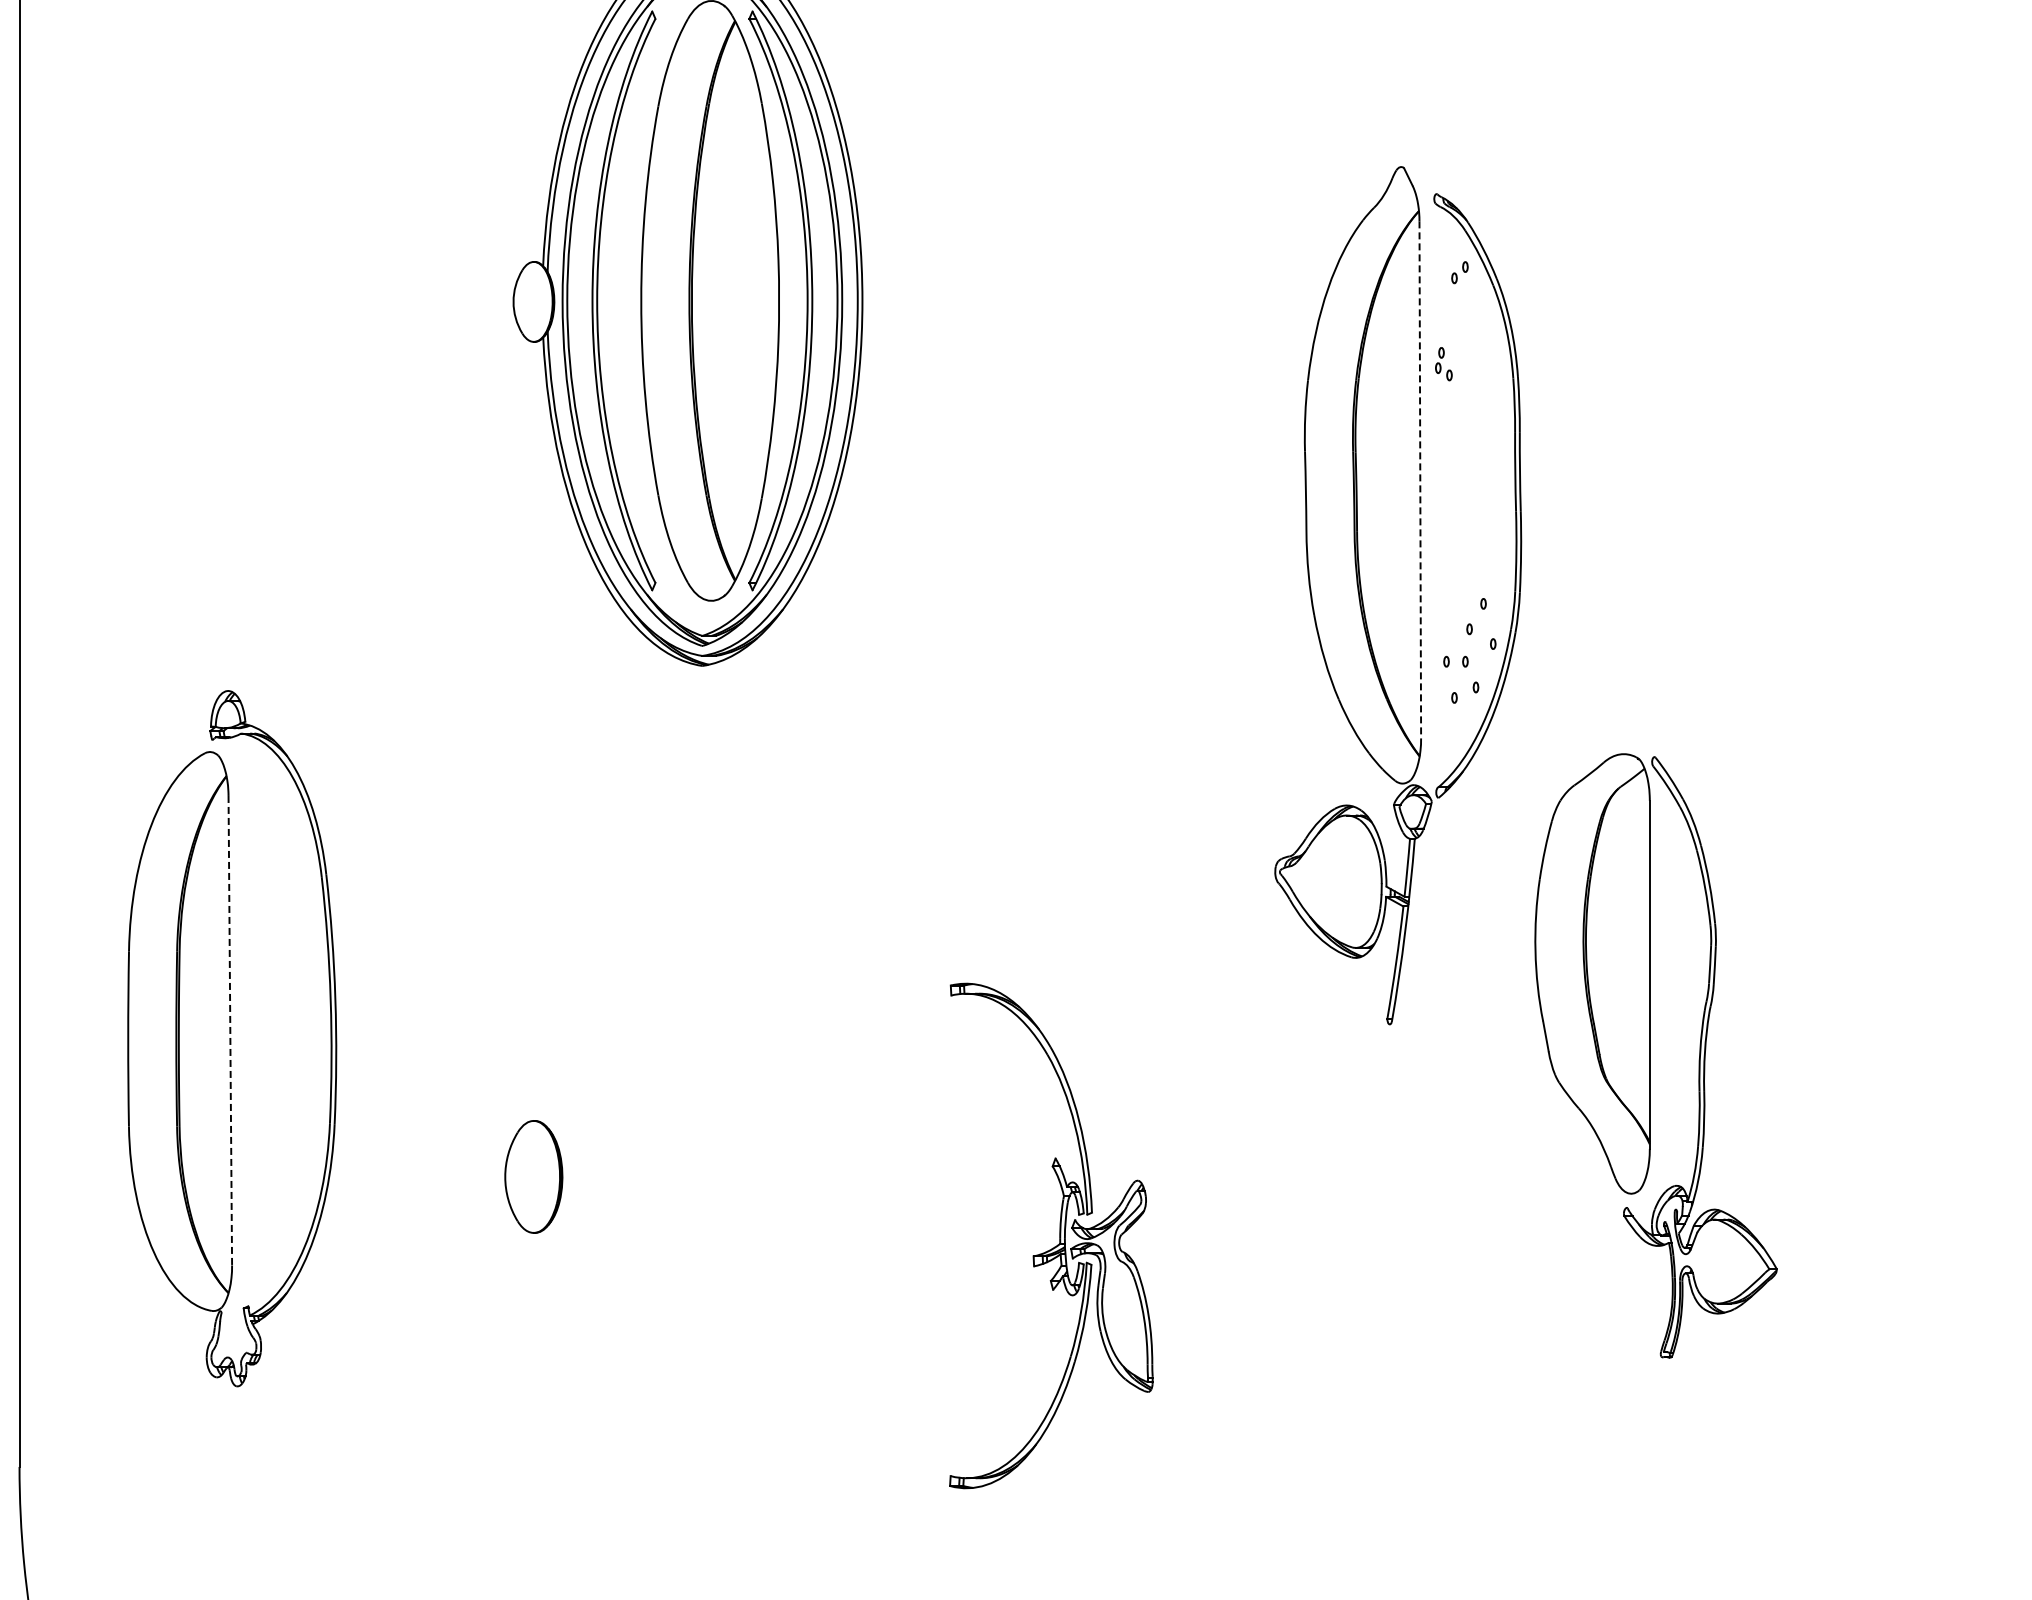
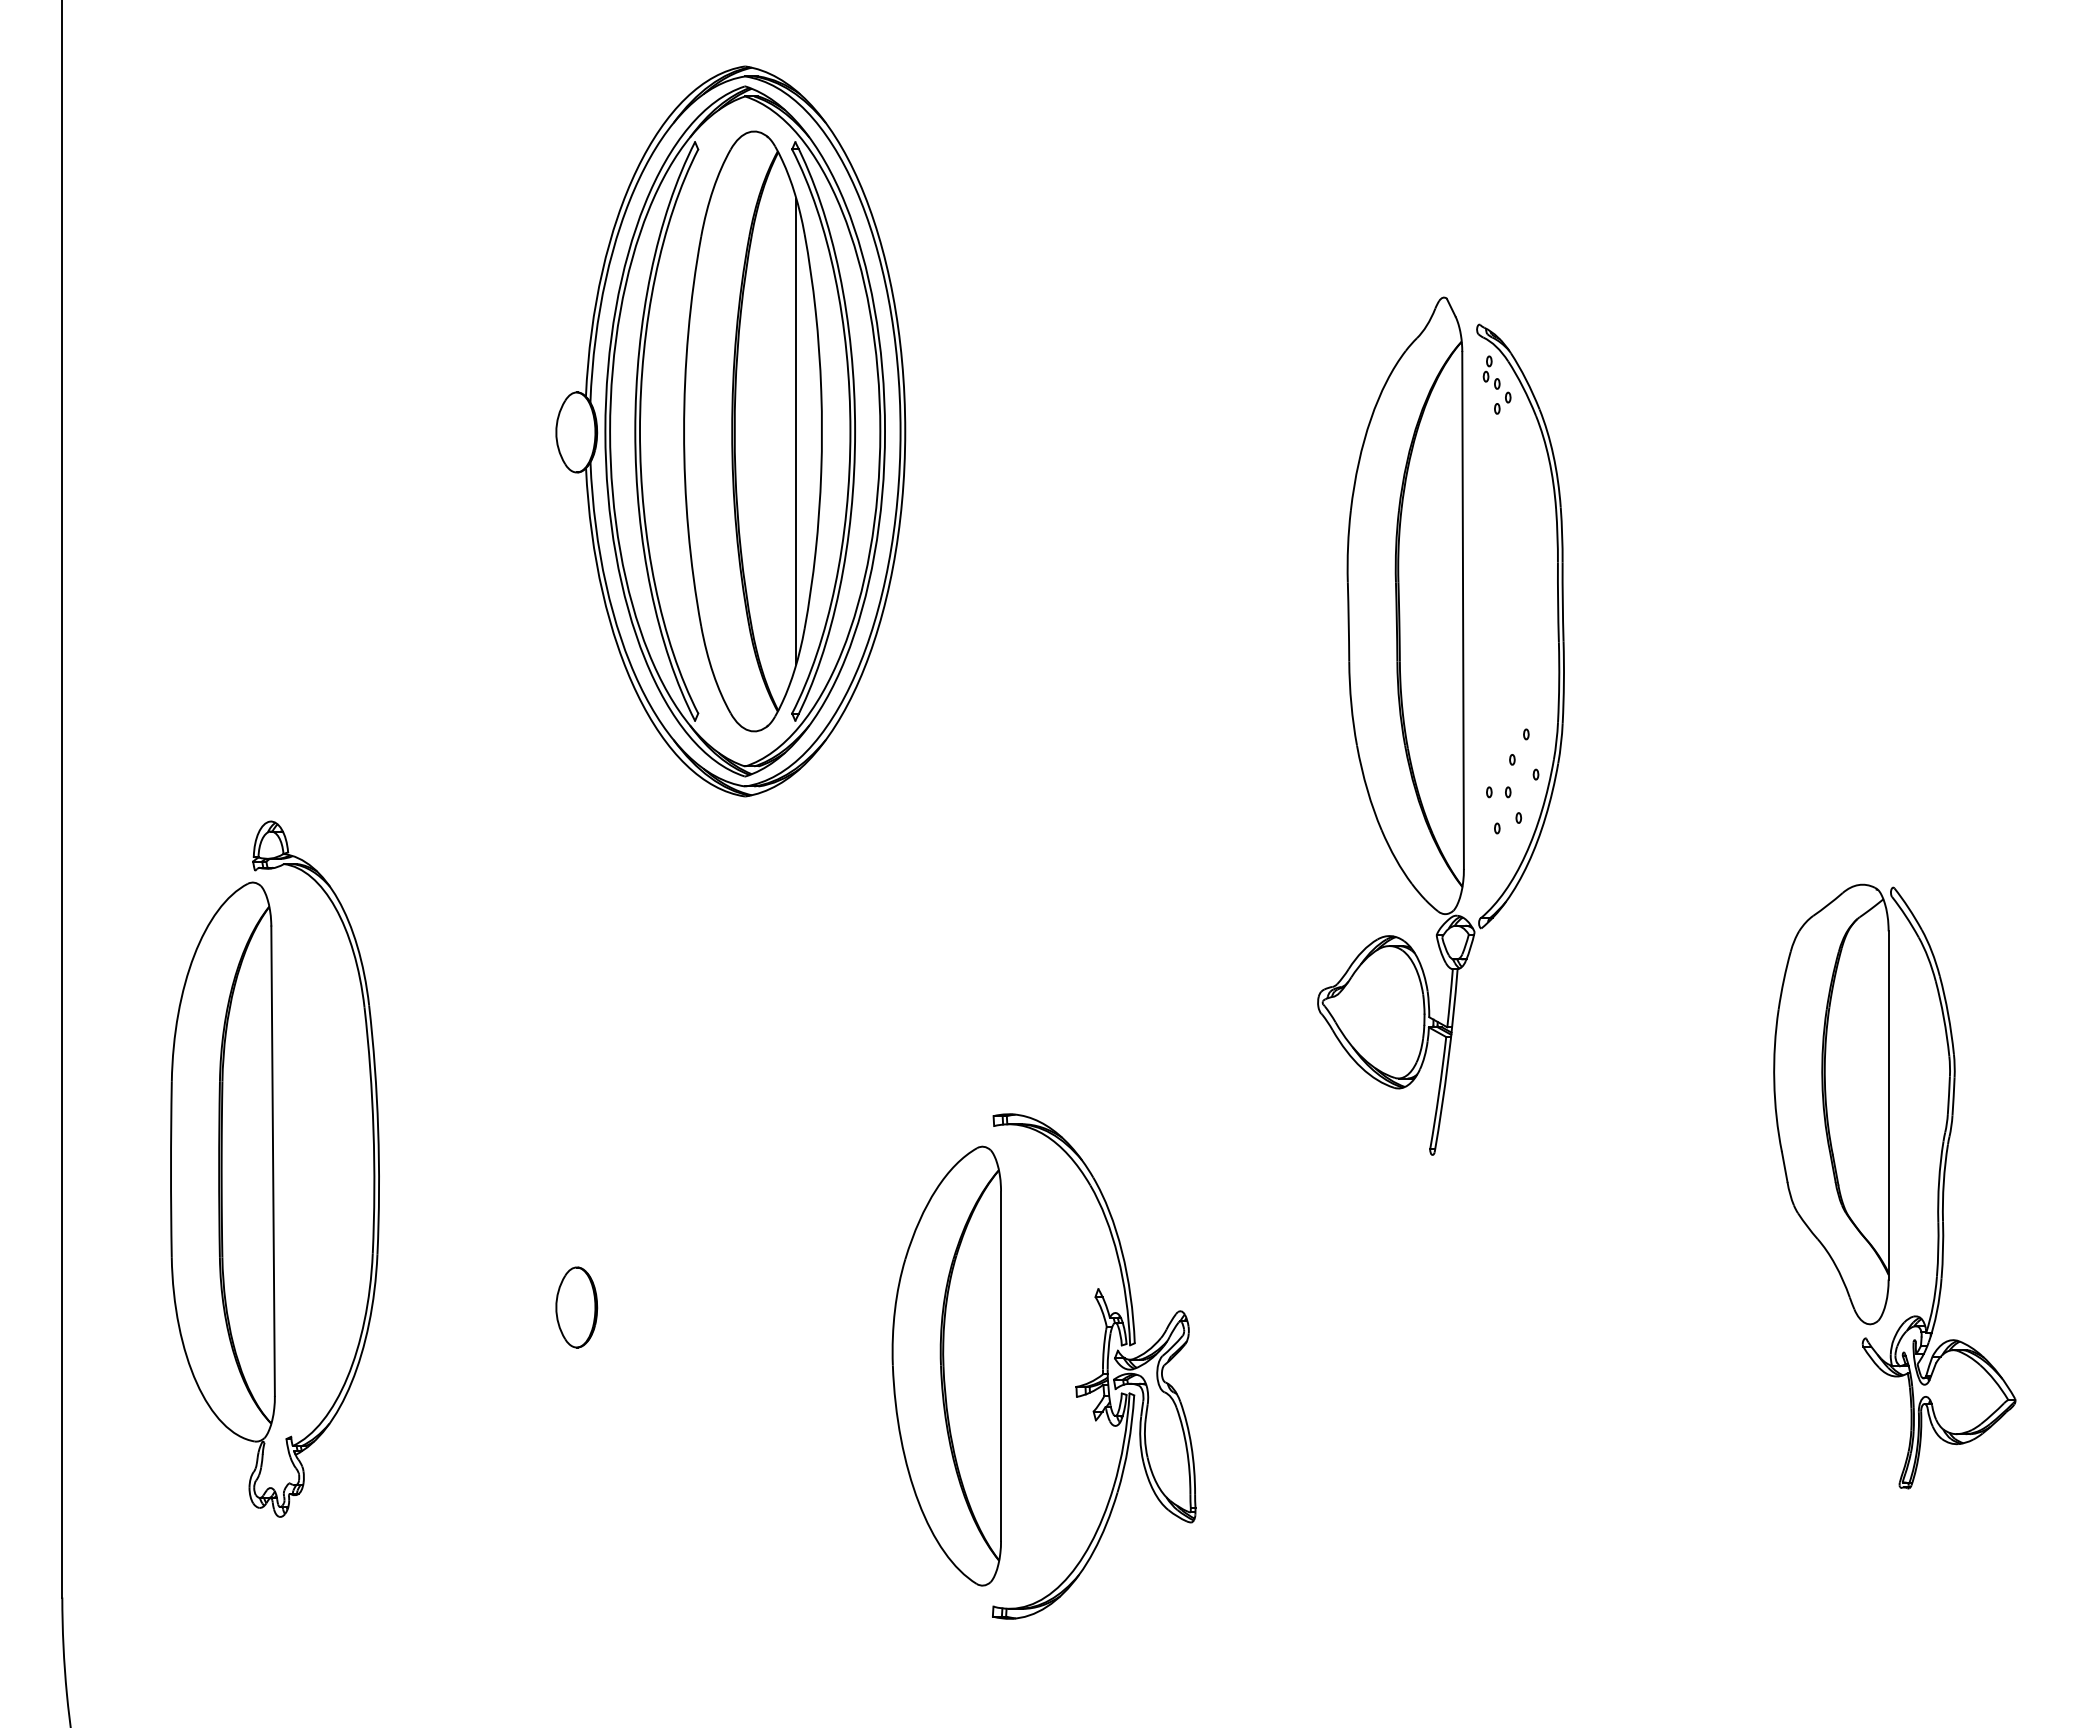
line: (753, 300) -> (796, 431), added
part: (1443, 363) -> (1491, 372), moved
line: (1420, 479) -> (1463, 610), dashed -> solid
line: (230, 1030) -> (273, 1161), dashed -> solid
part: (1655, 1055) -> (1894, 1186), moved
part: (533, 1176) -> (576, 1307), size x0.71
part: (903, 1234) -> (946, 1365), added

